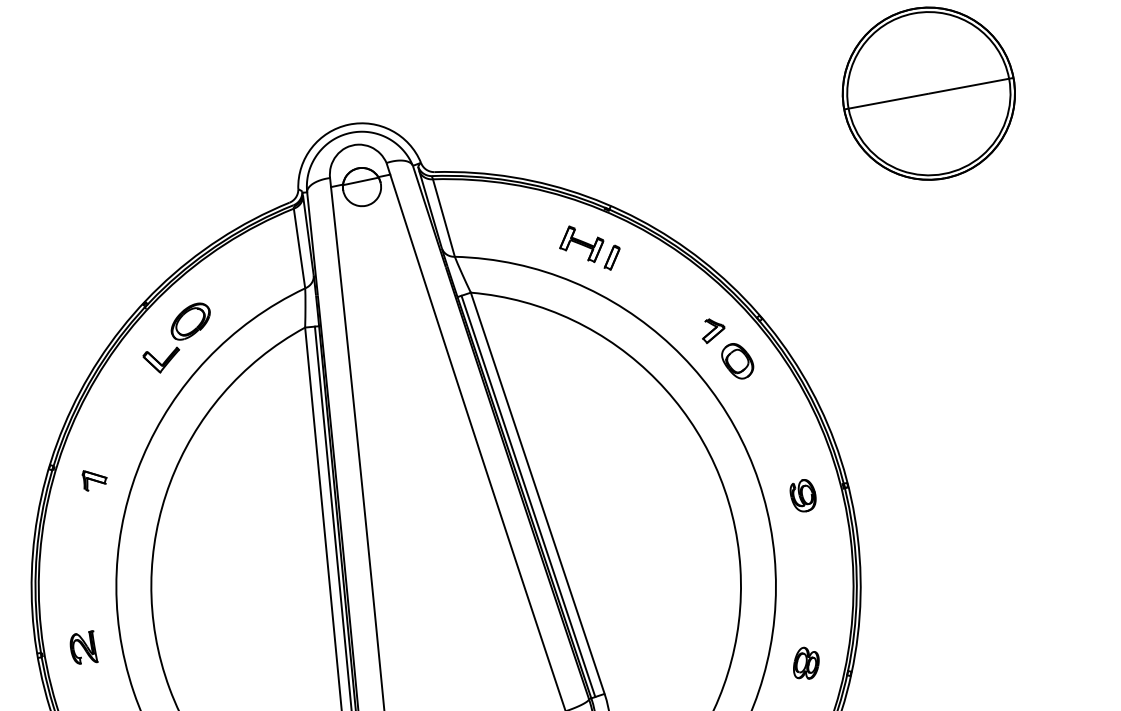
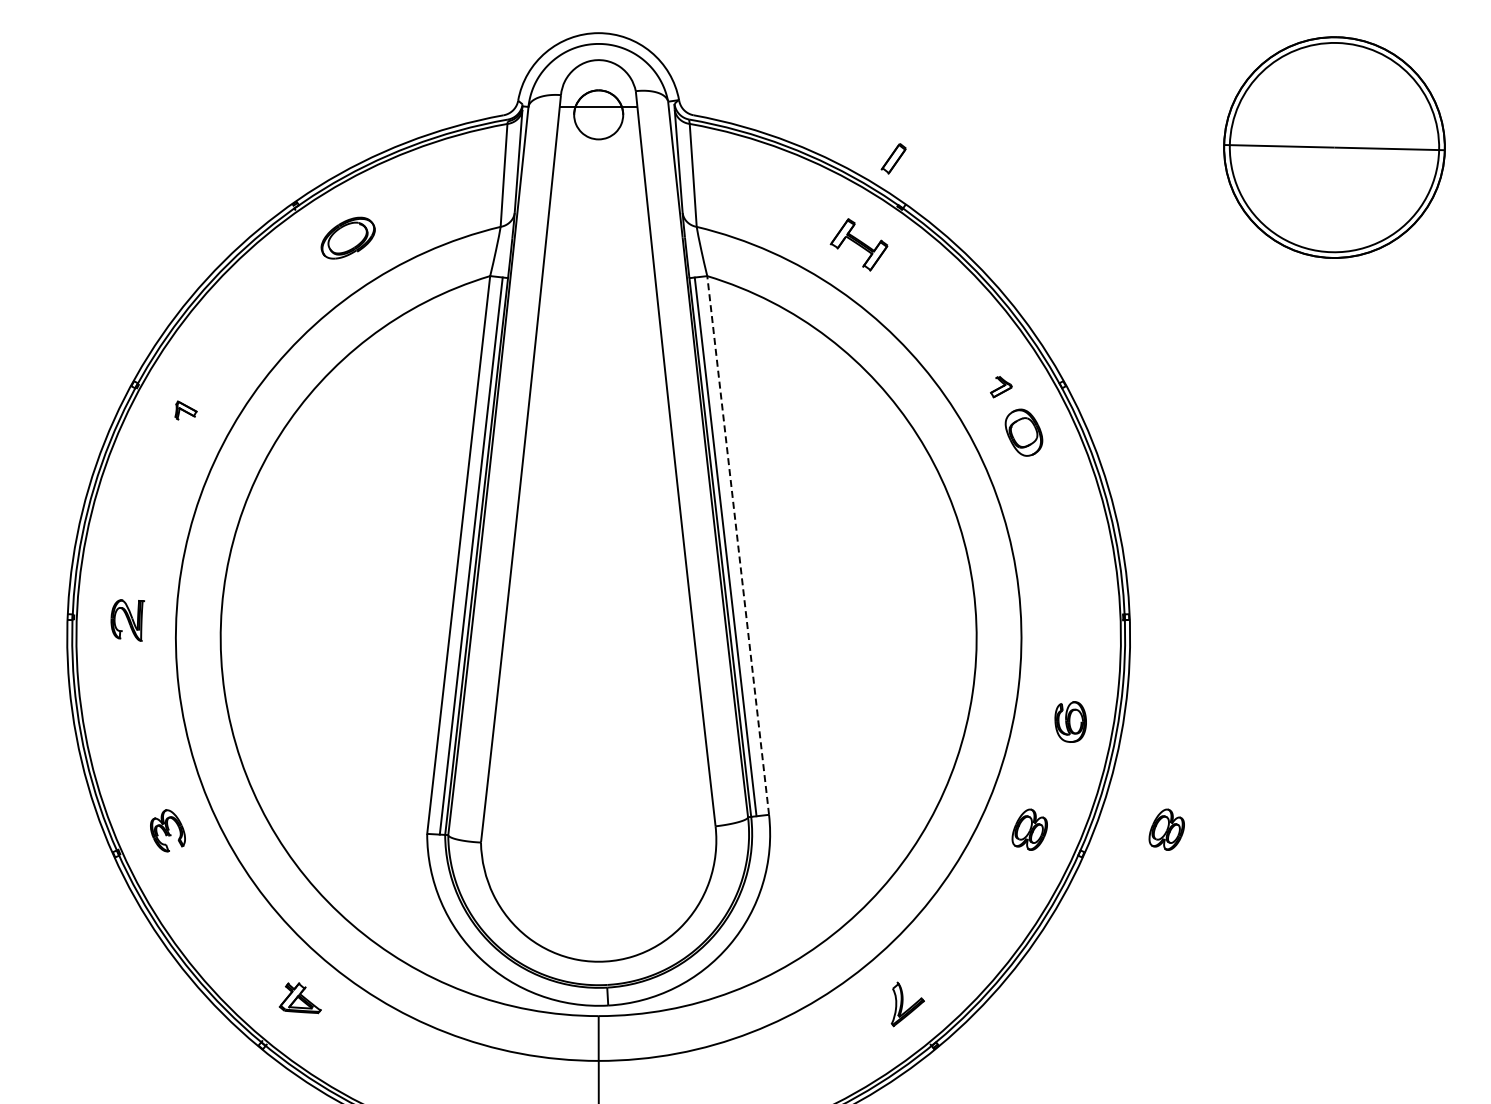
part: (611, 257) -> (893, 158), moved
part: (713, 329) -> (1001, 386), size x0.7
part: (162, 360) -> (302, 279), removed
part: (94, 479) -> (185, 410), size x0.7
line: (537, 492) -> (738, 544), solid -> dashed
part: (803, 495) -> (1070, 721), moved
part: (910, 641) -> (1166, 829), added

